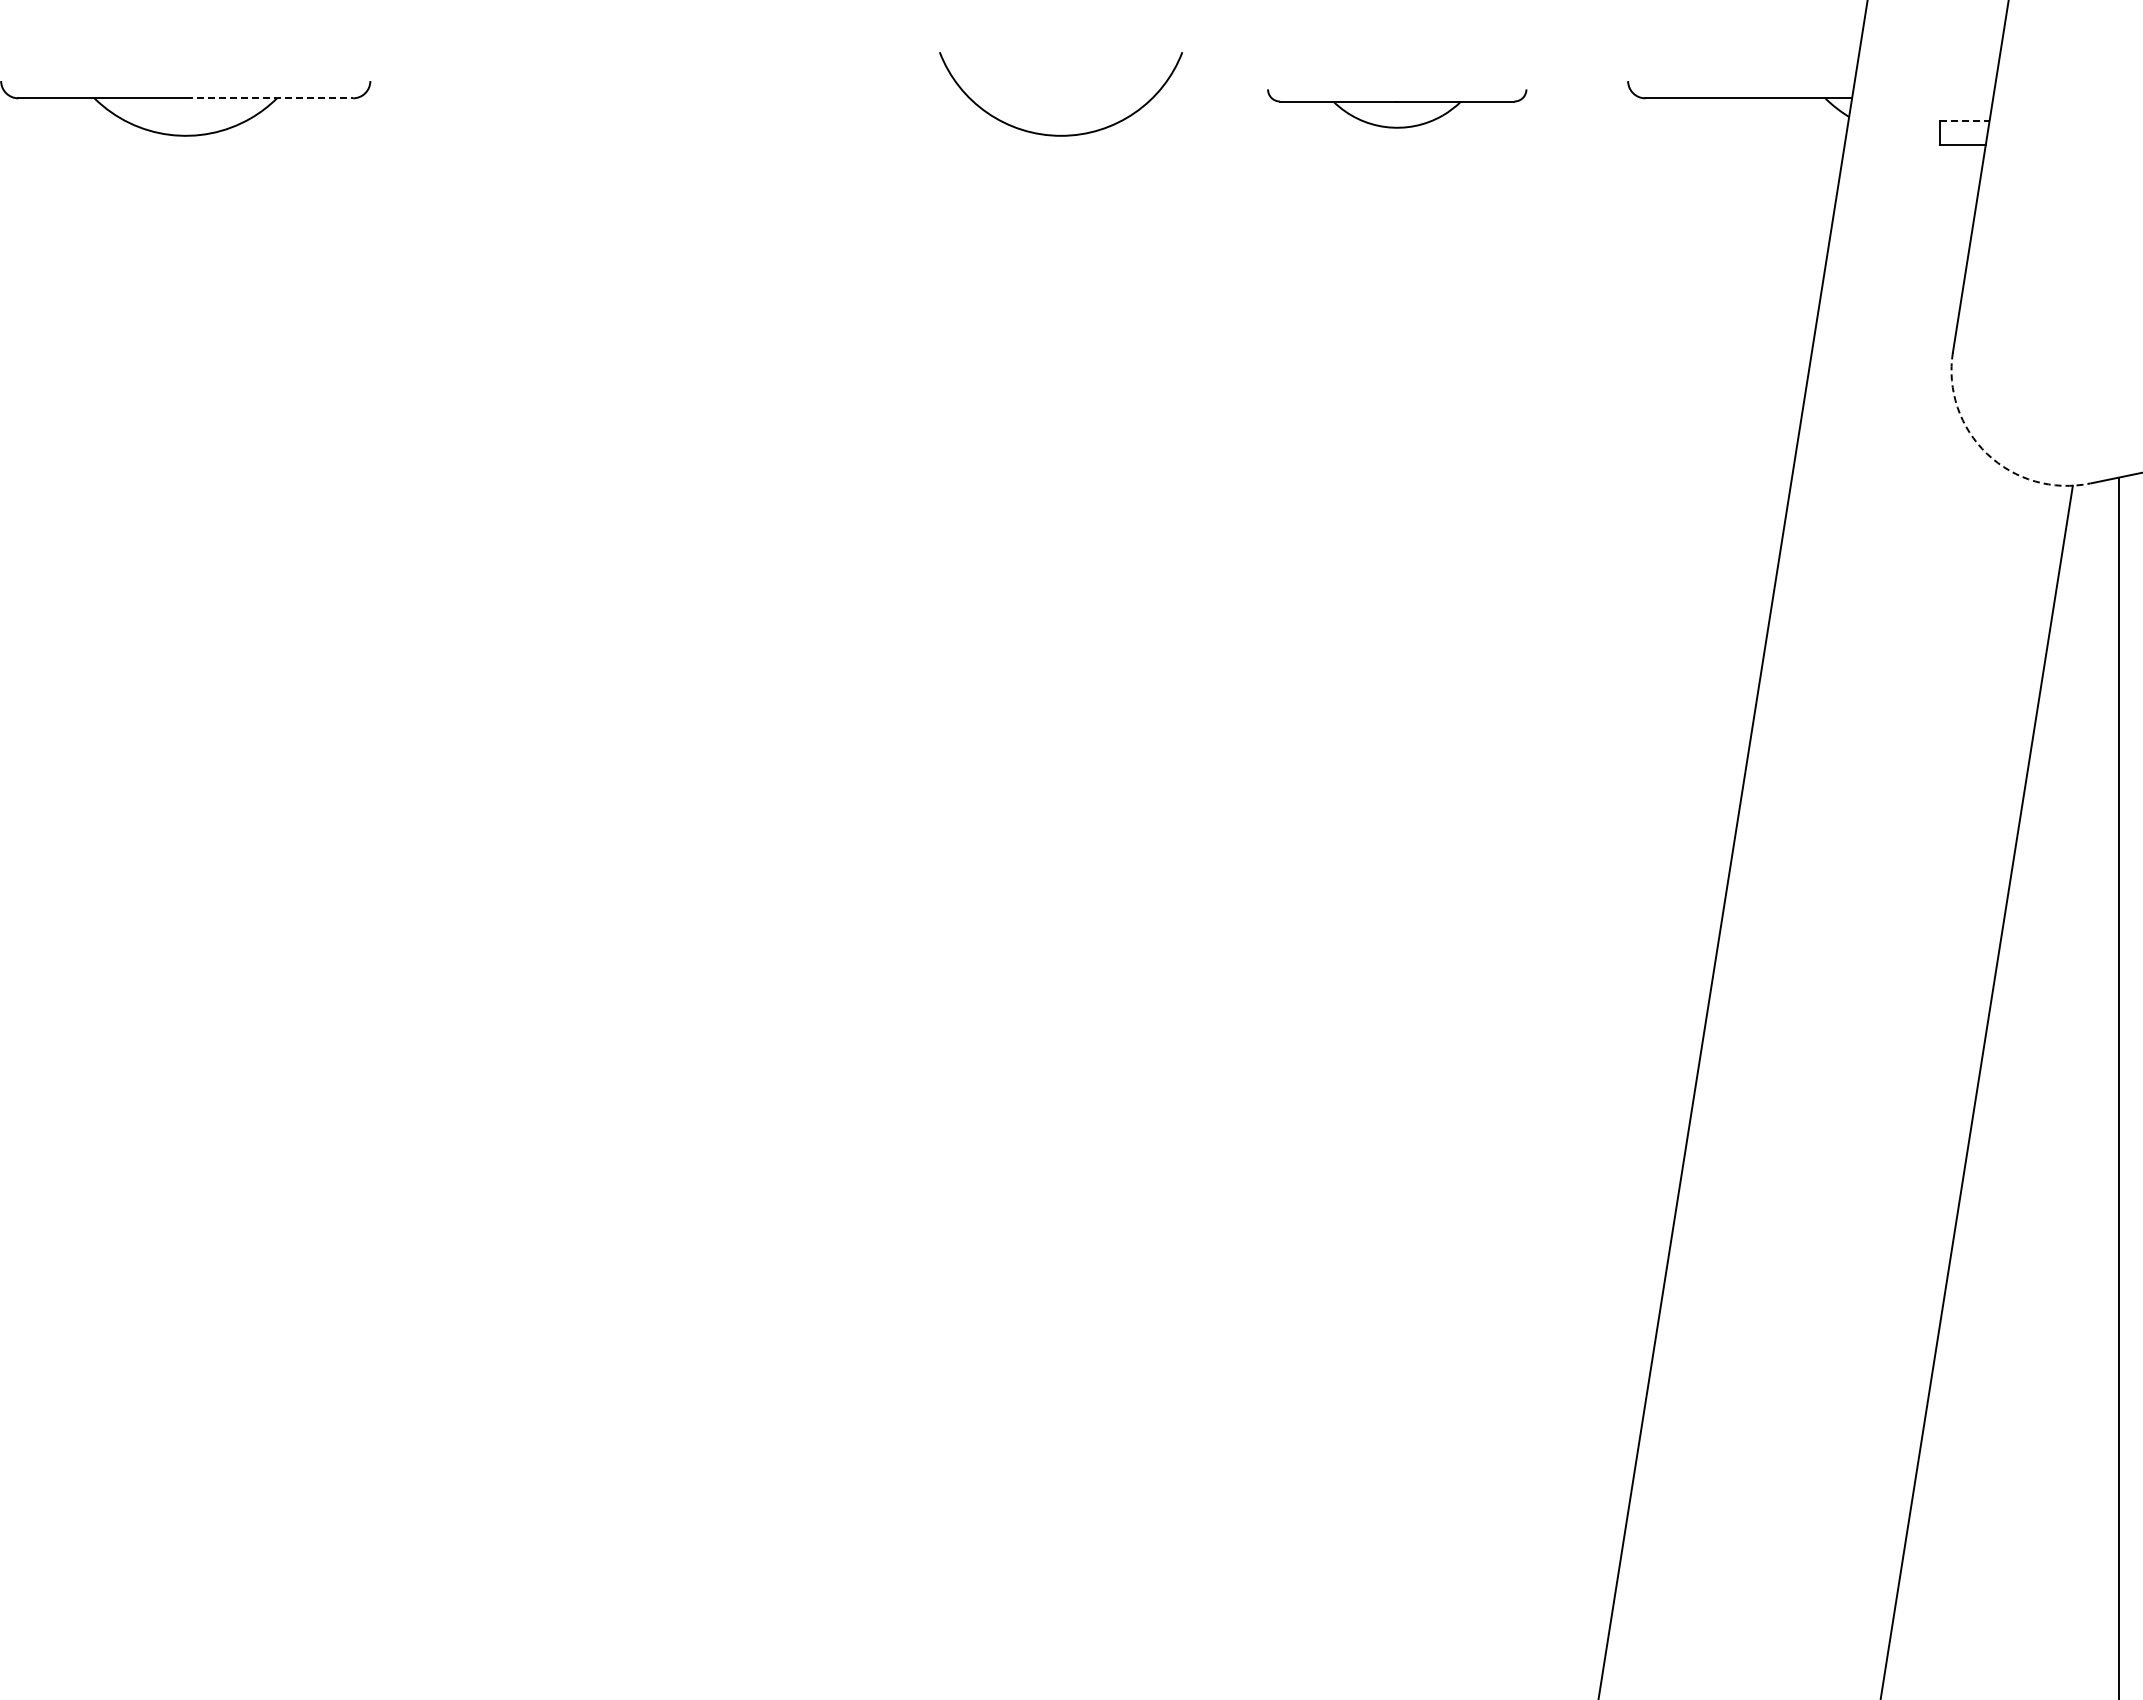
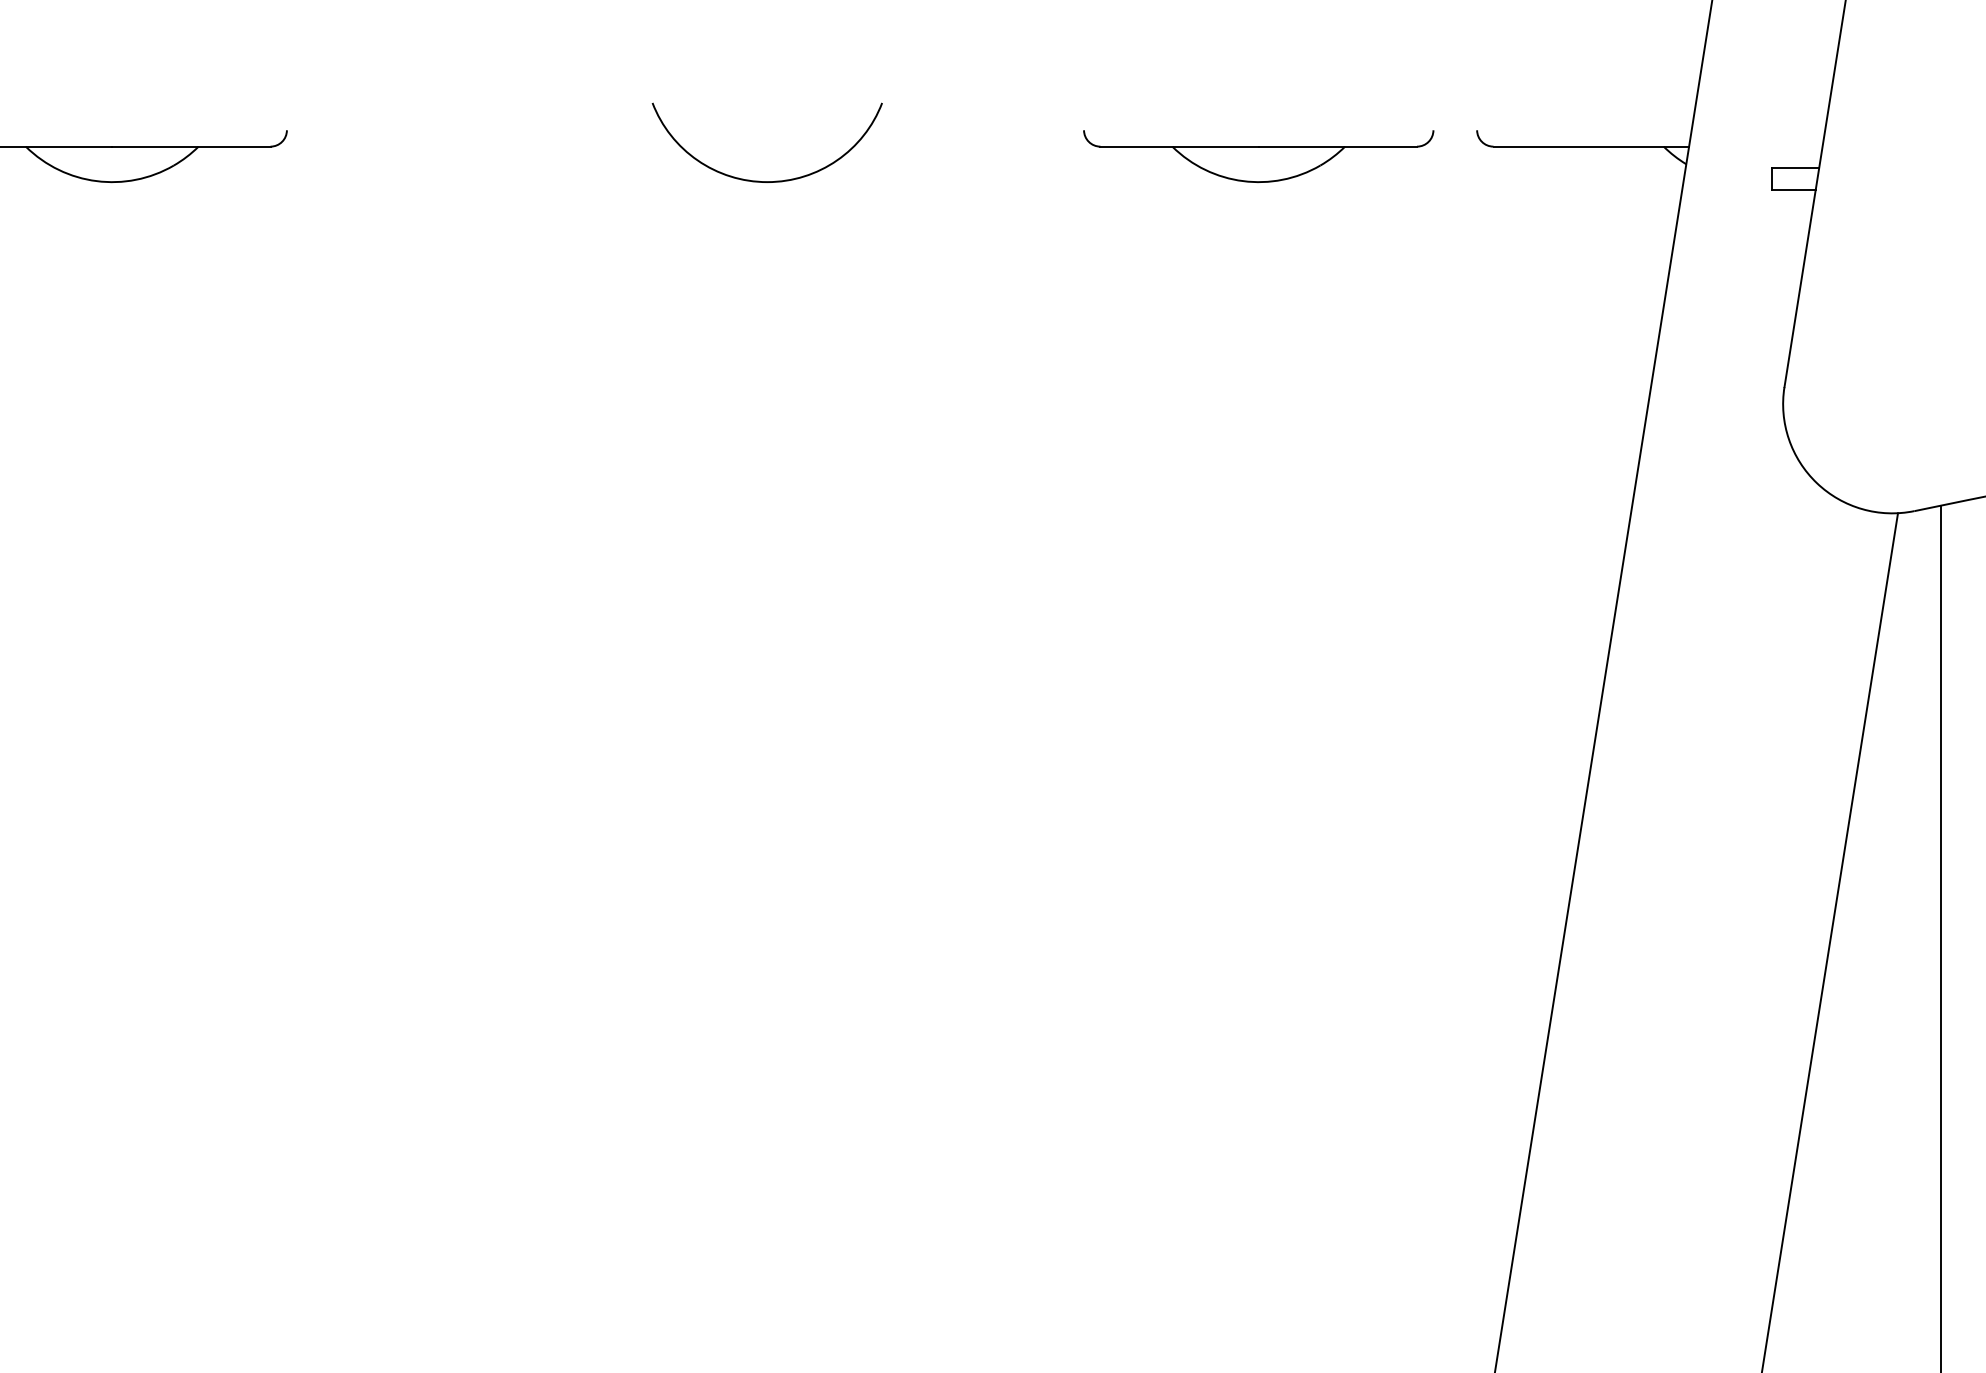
line: (269, 98) -> (191, 146), dashed -> solid
part: (1396, 108) -> (1257, 156), size x1.43
line: (1964, 121) -> (1795, 168), dashed -> solid
arc: (1060, 134) -> (766, 180), moved
arc: (1987, 454) -> (1817, 483), dashed -> solid

